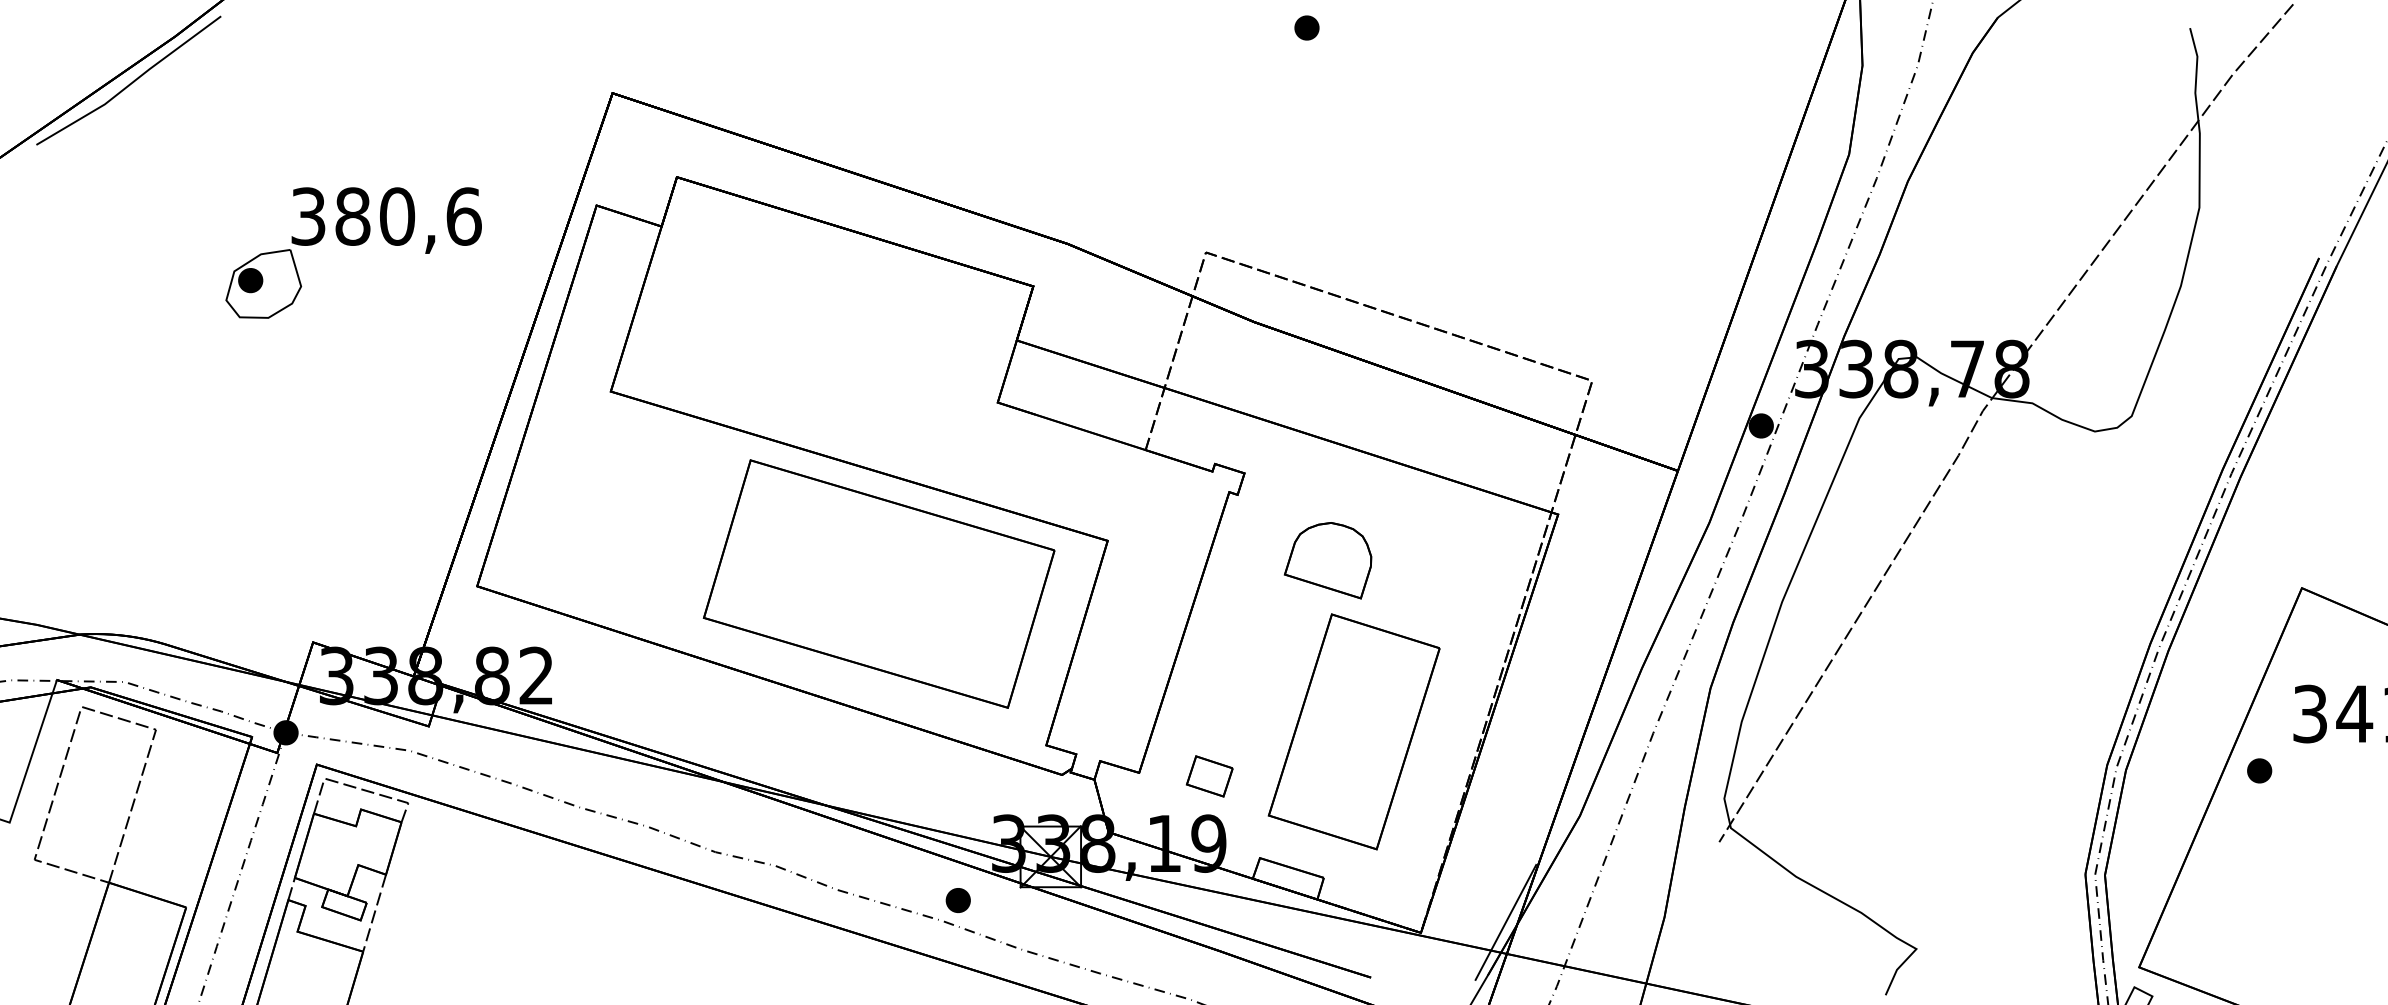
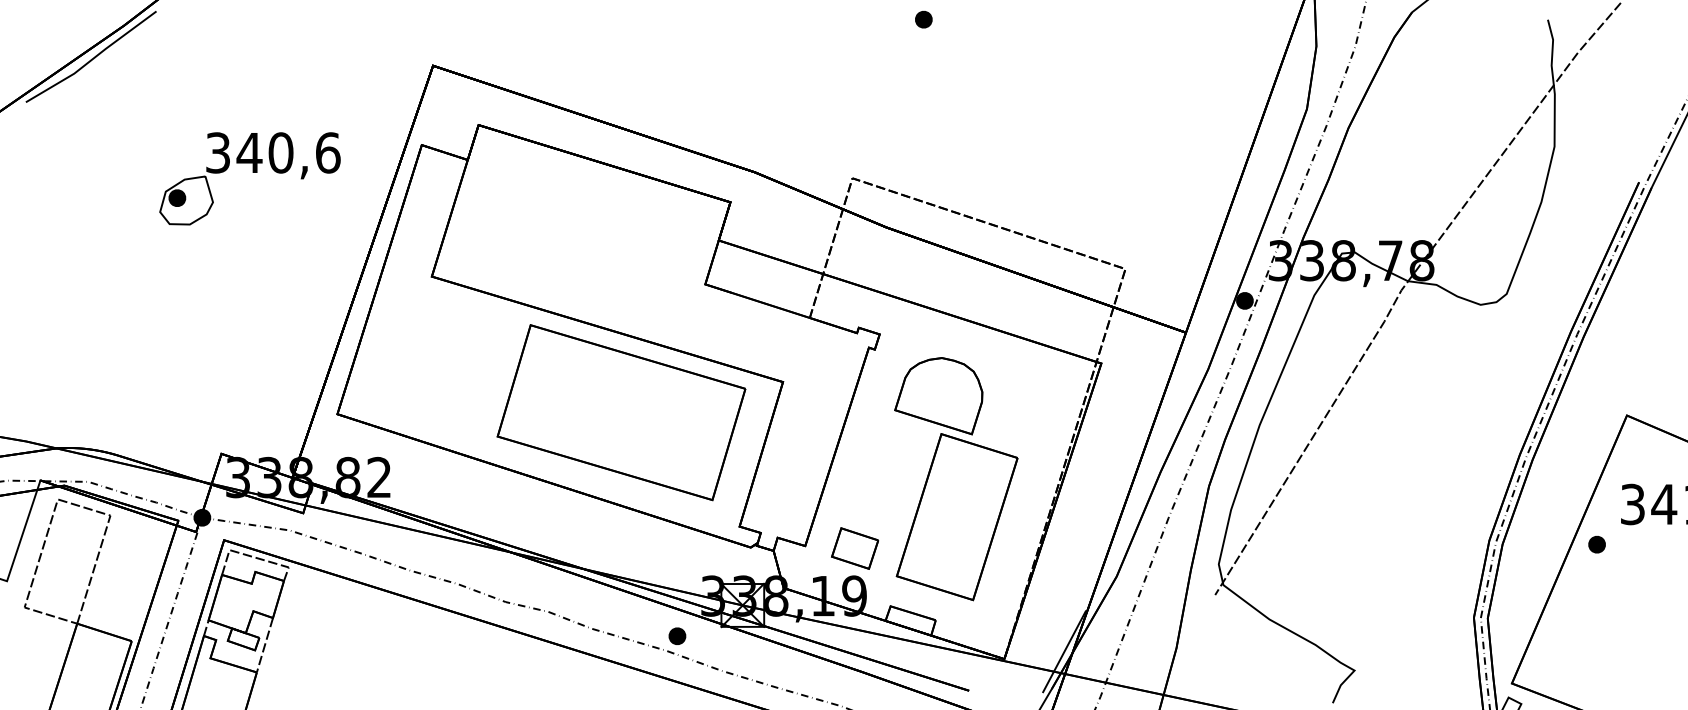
text: (352, 216) -> (249, 152), 380,6 -> 340,6
part: (1327, 560) -> (938, 395), size x1.43
part: (1209, 776) -> (854, 548), size x1.43

